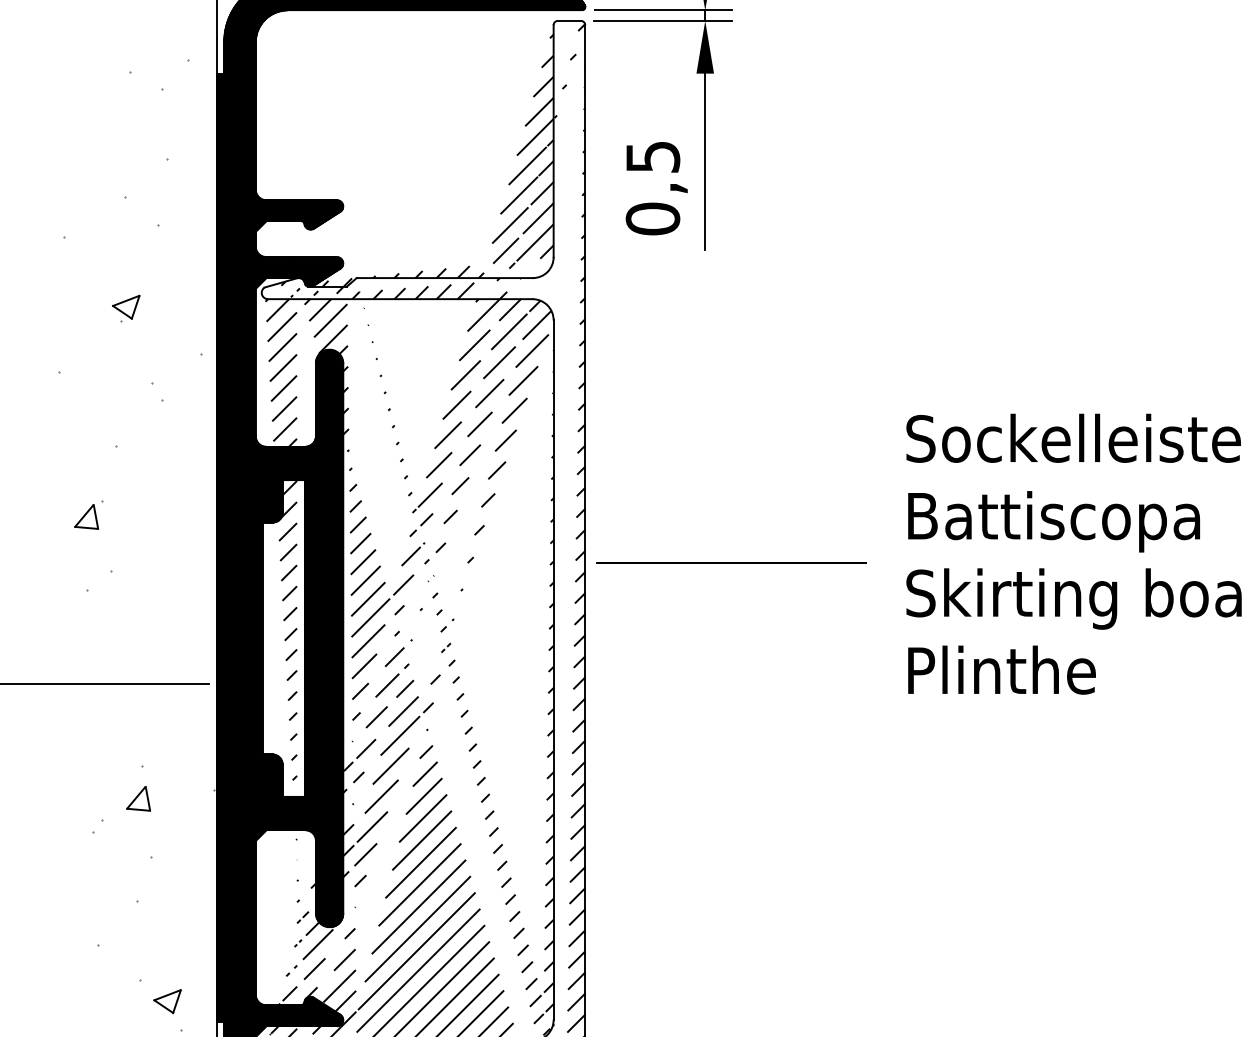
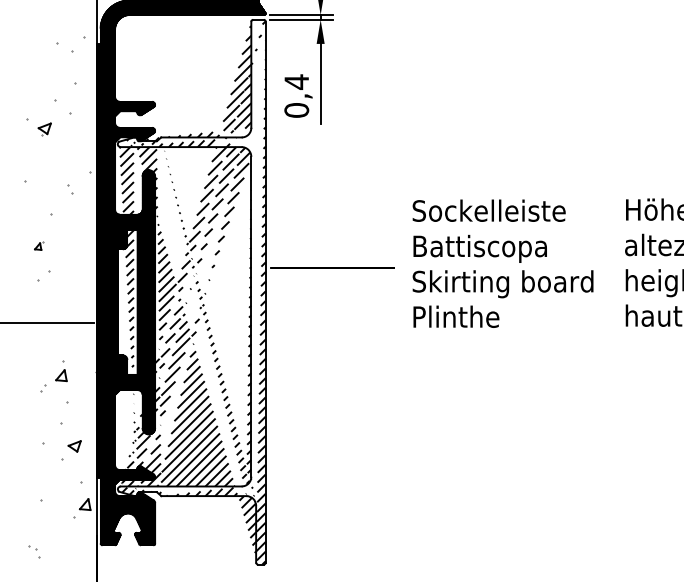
text: (652, 155) -> (296, 81), 0,5 -> 0,4
part: (125, 308) -> (44, 129), moved
part: (88, 516) -> (38, 246), size x0.6
part: (167, 1001) -> (74, 446), moved

